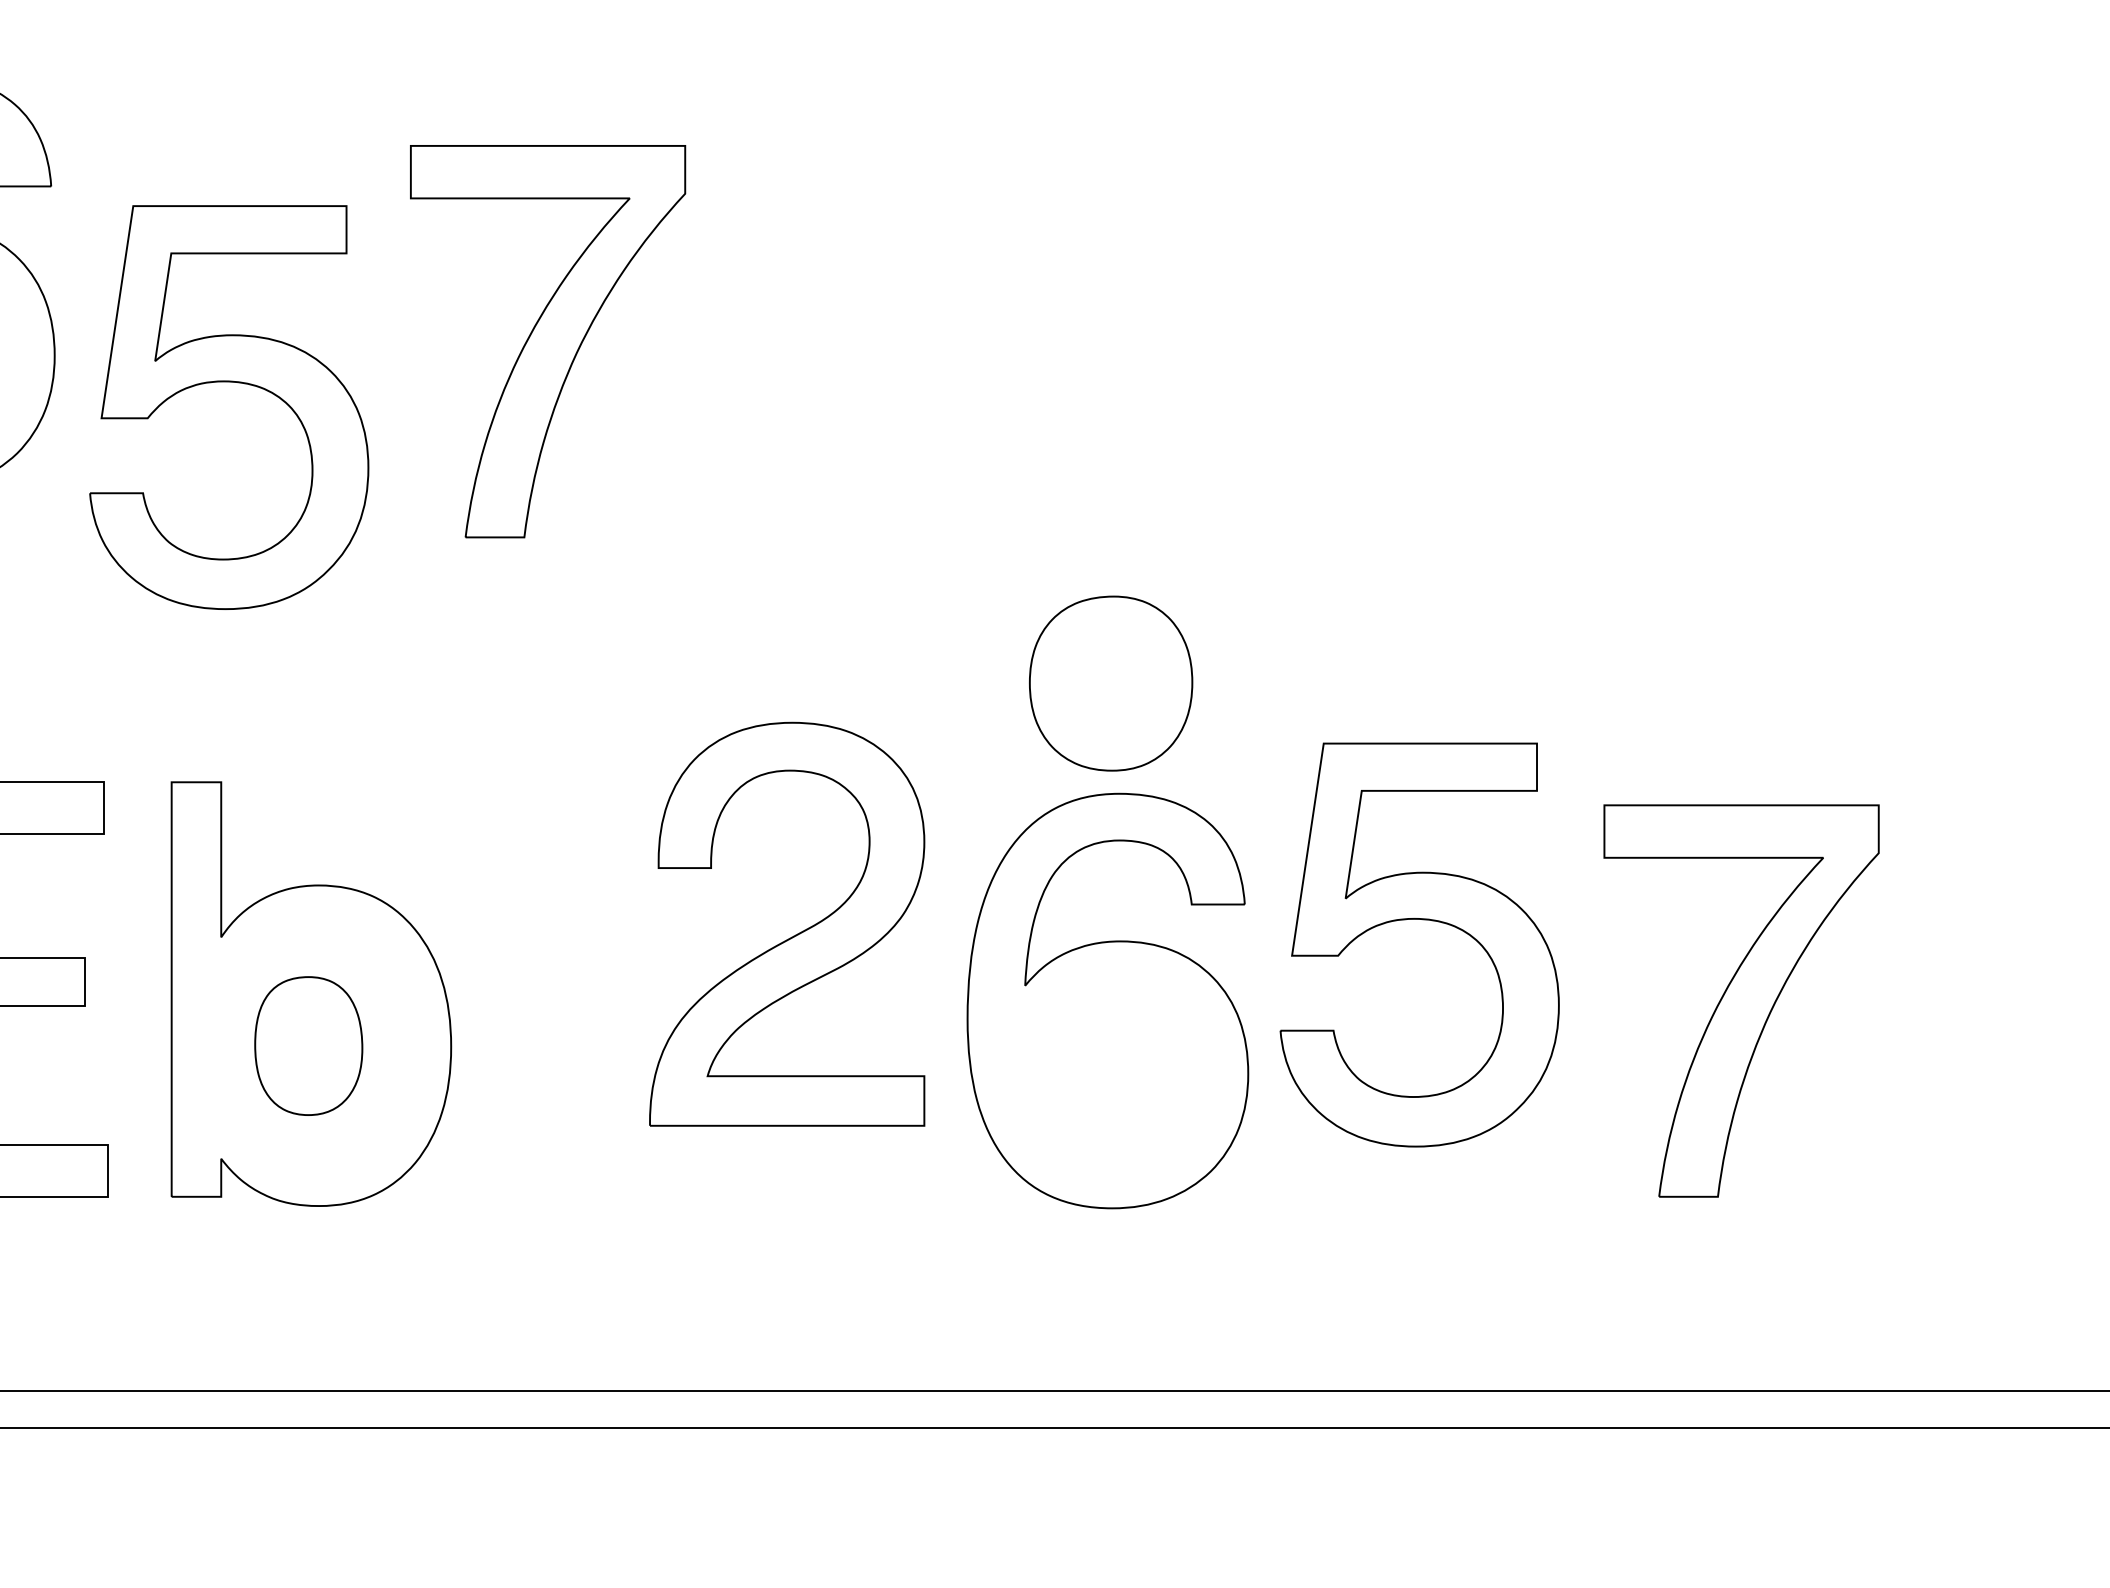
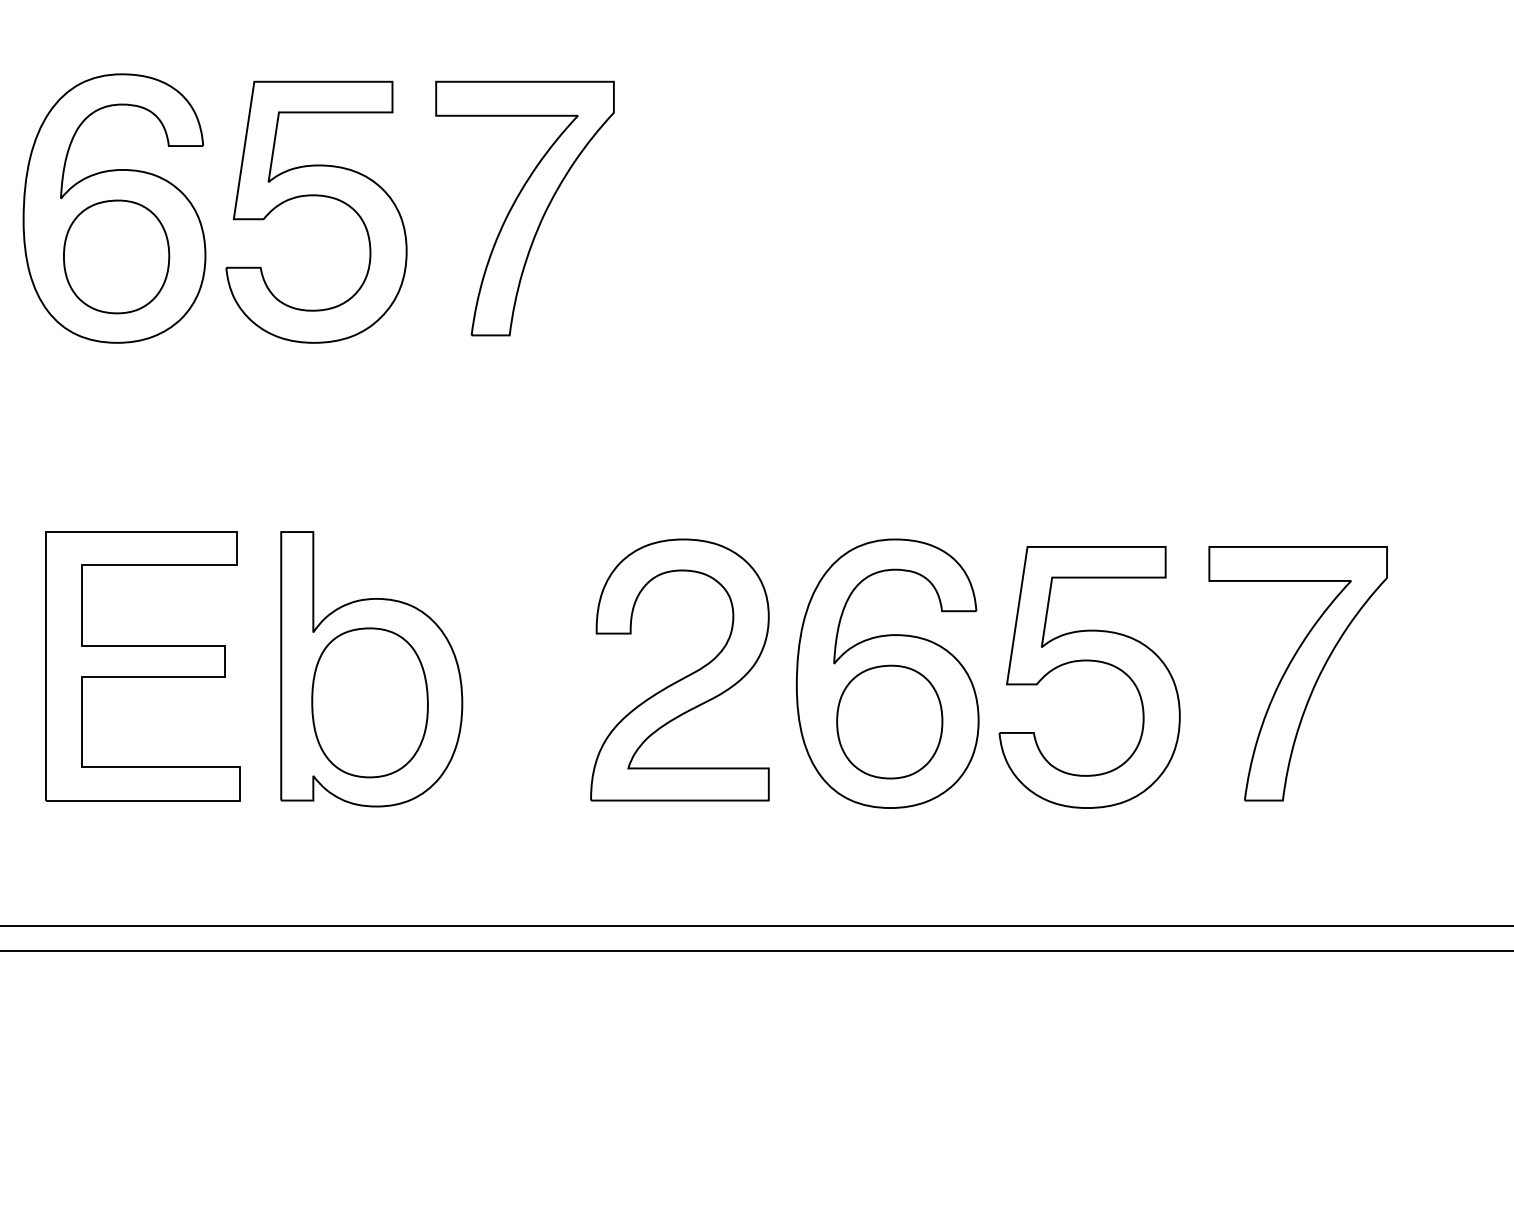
part: (547, 341) -> (524, 208), moved
part: (229, 383) -> (316, 196), moved
part: (1110, 682) -> (889, 721), moved
part: (1419, 920) -> (1089, 661), moved
part: (794, 934) -> (684, 676), moved
part: (307, 1045) -> (369, 702), size x1.67

